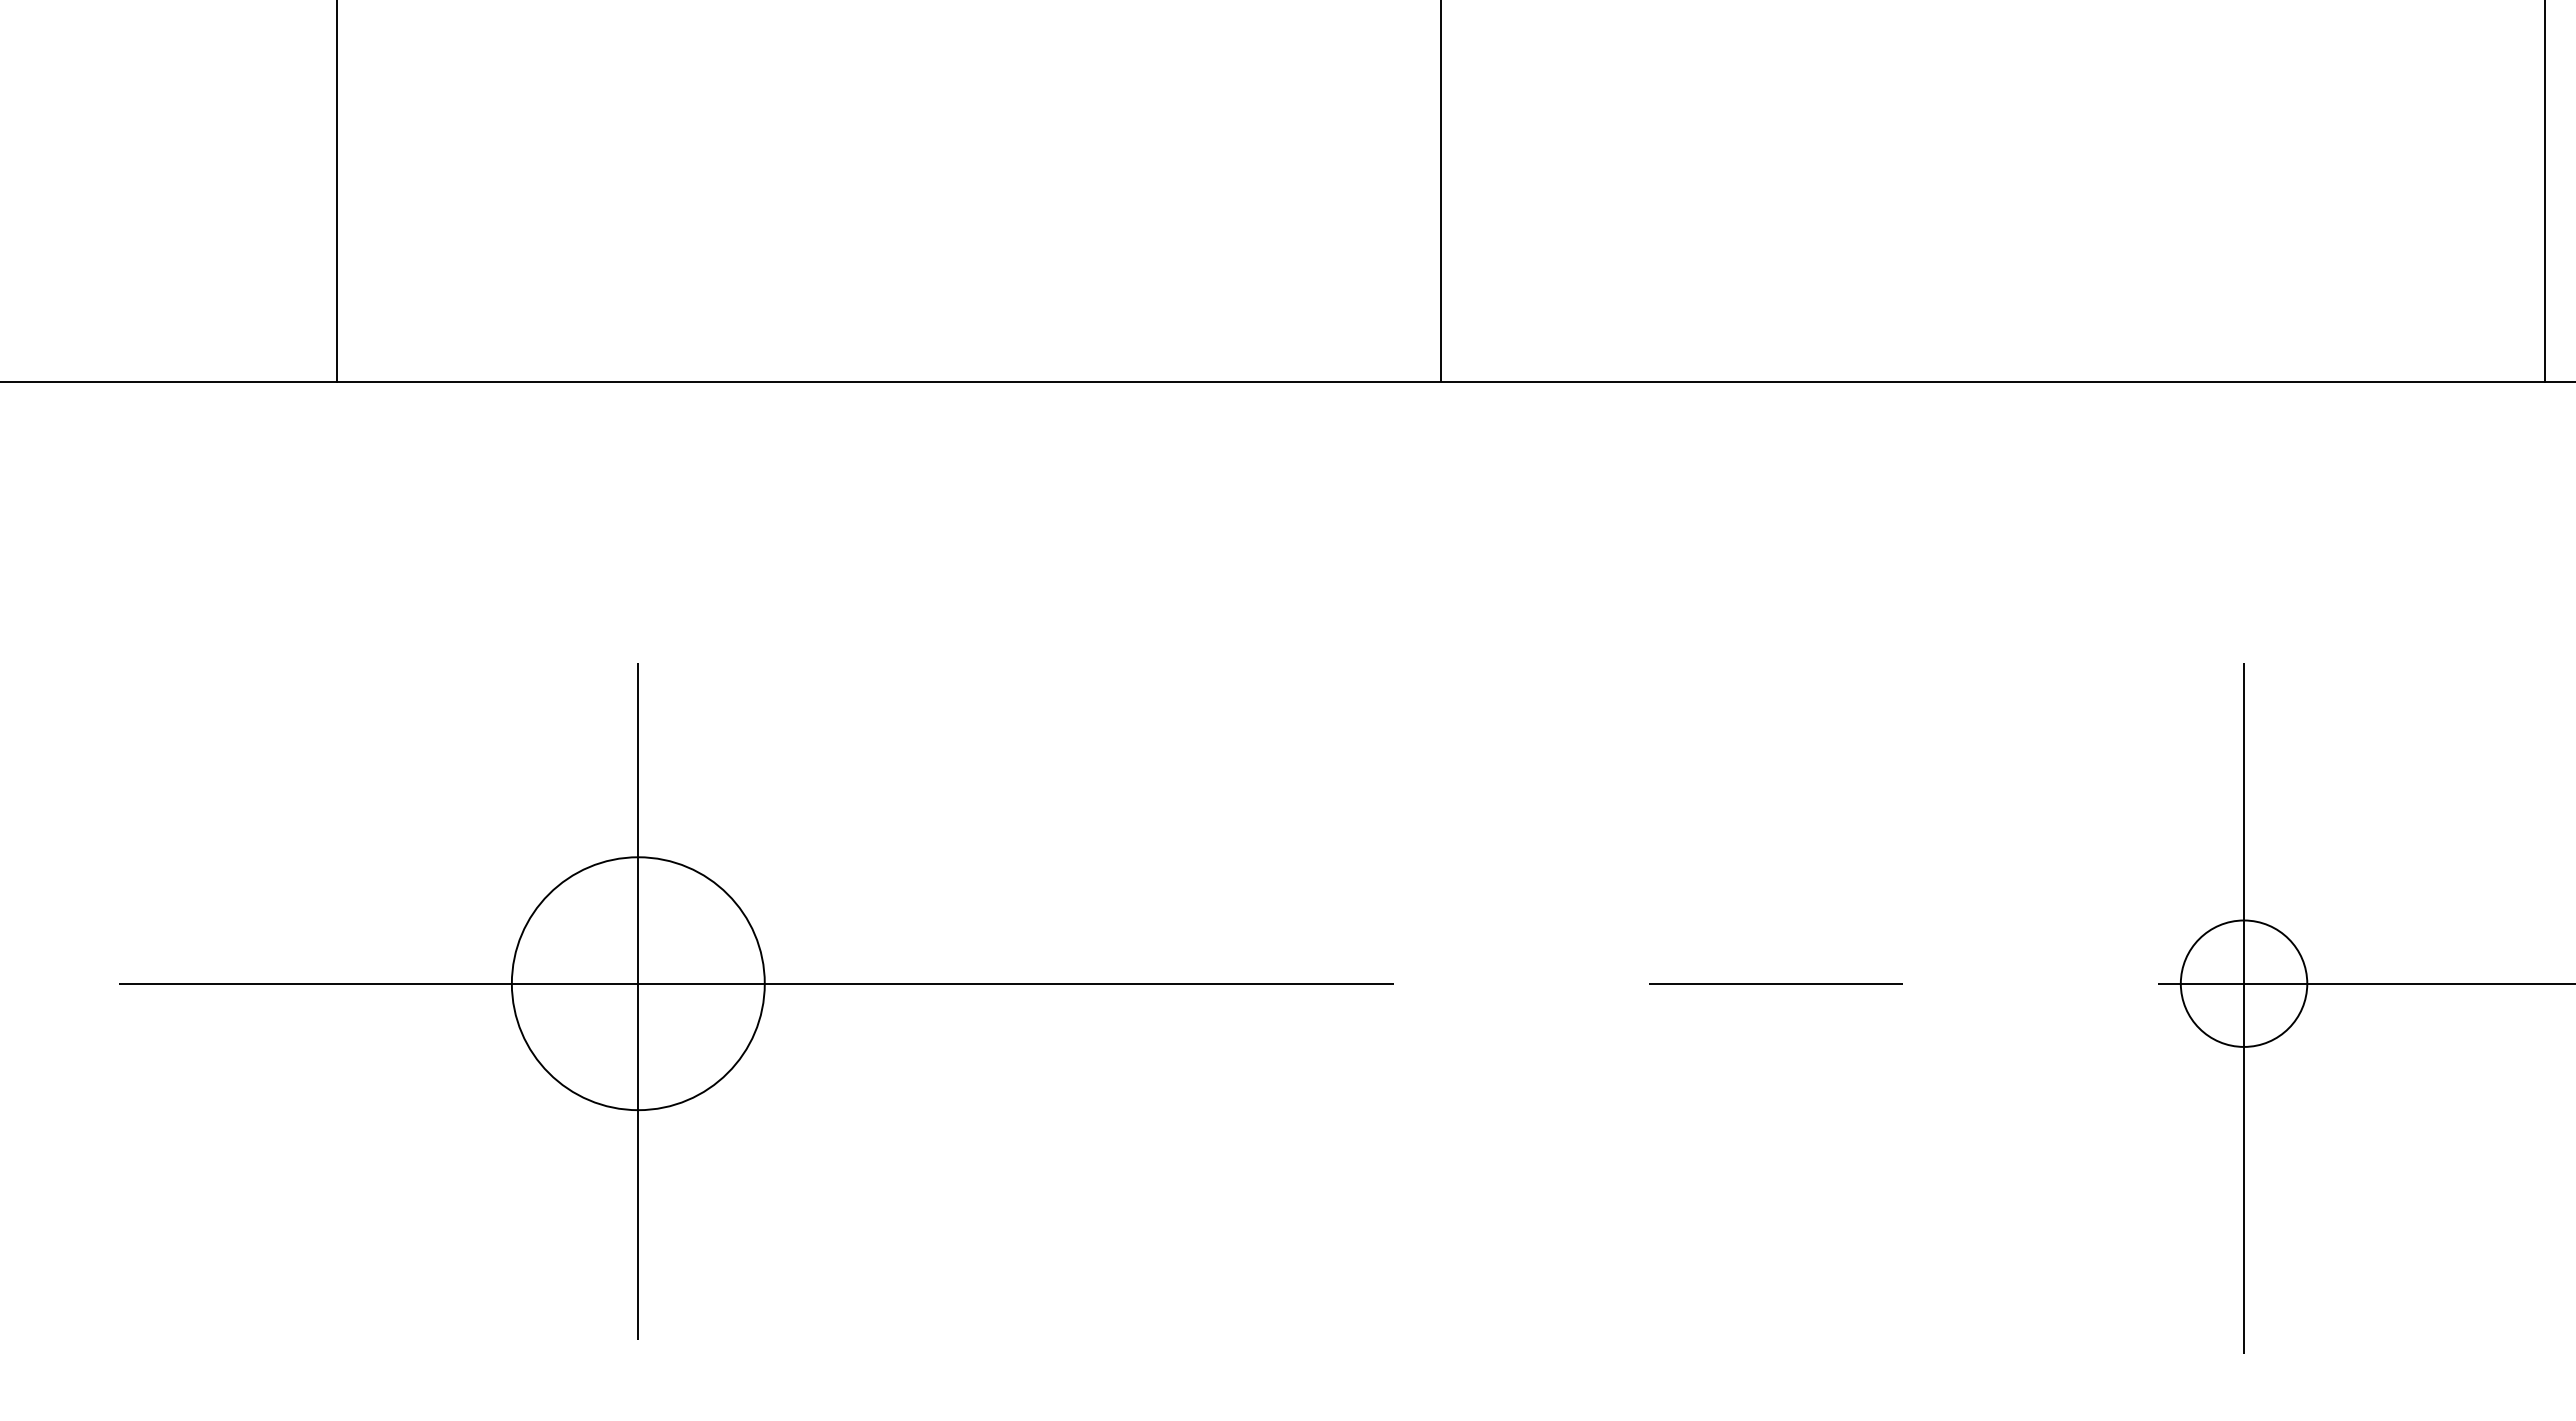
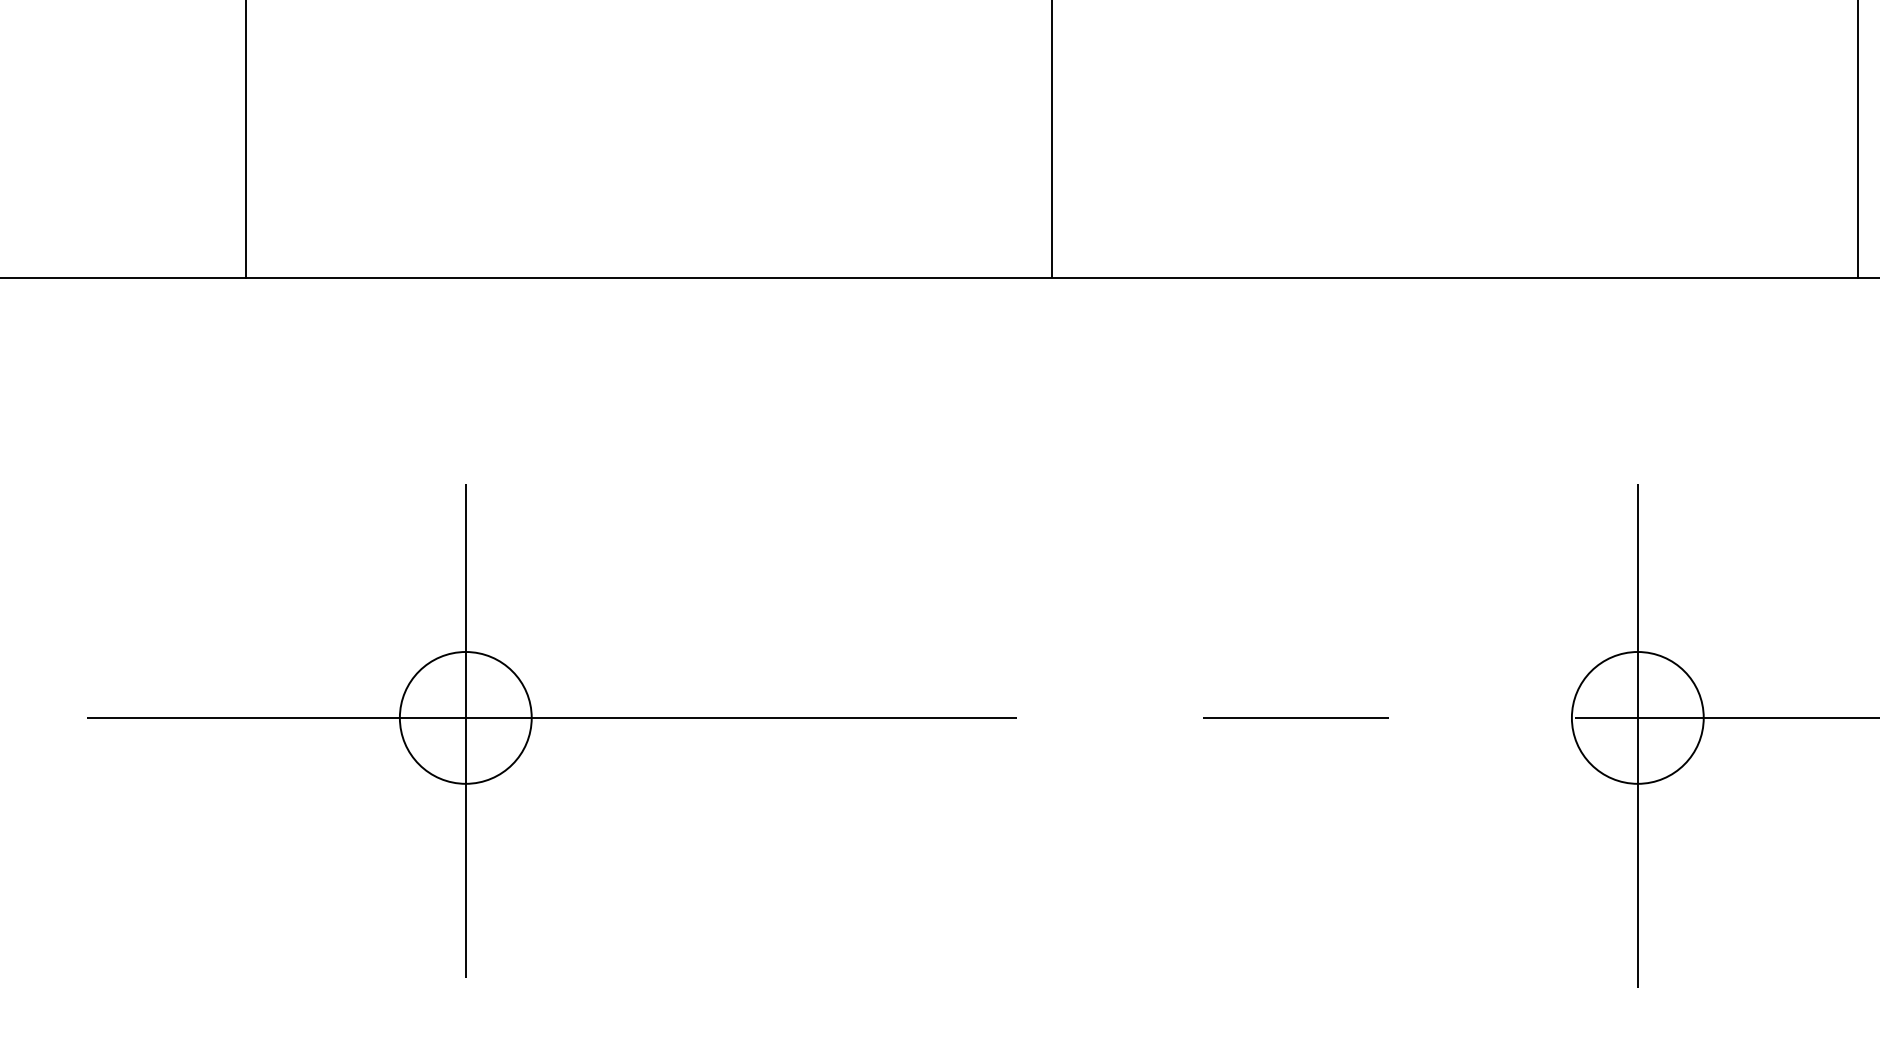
circle: (638, 983) -> (465, 717), size x0.71
circle: (2243, 983) -> (1637, 717), size x1.43

